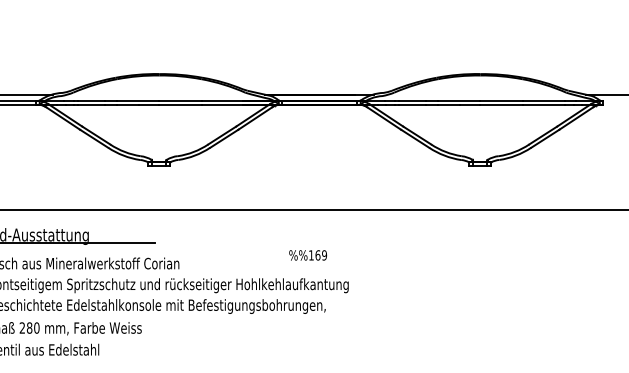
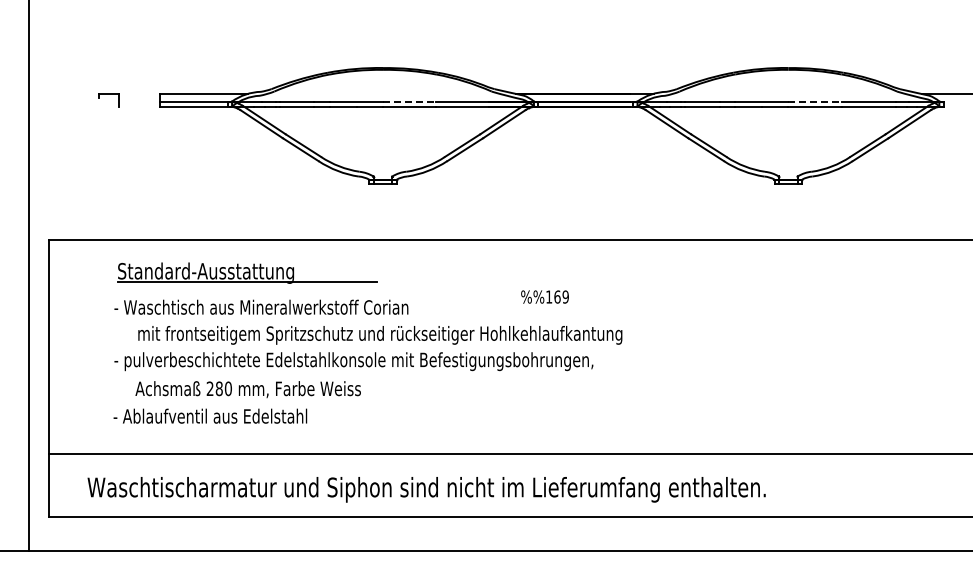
line: (180, 101) -> (409, 102), solid -> dashed
line: (501, 101) -> (815, 102), solid -> dashed
text: (307, 254) -> (544, 296), moved

